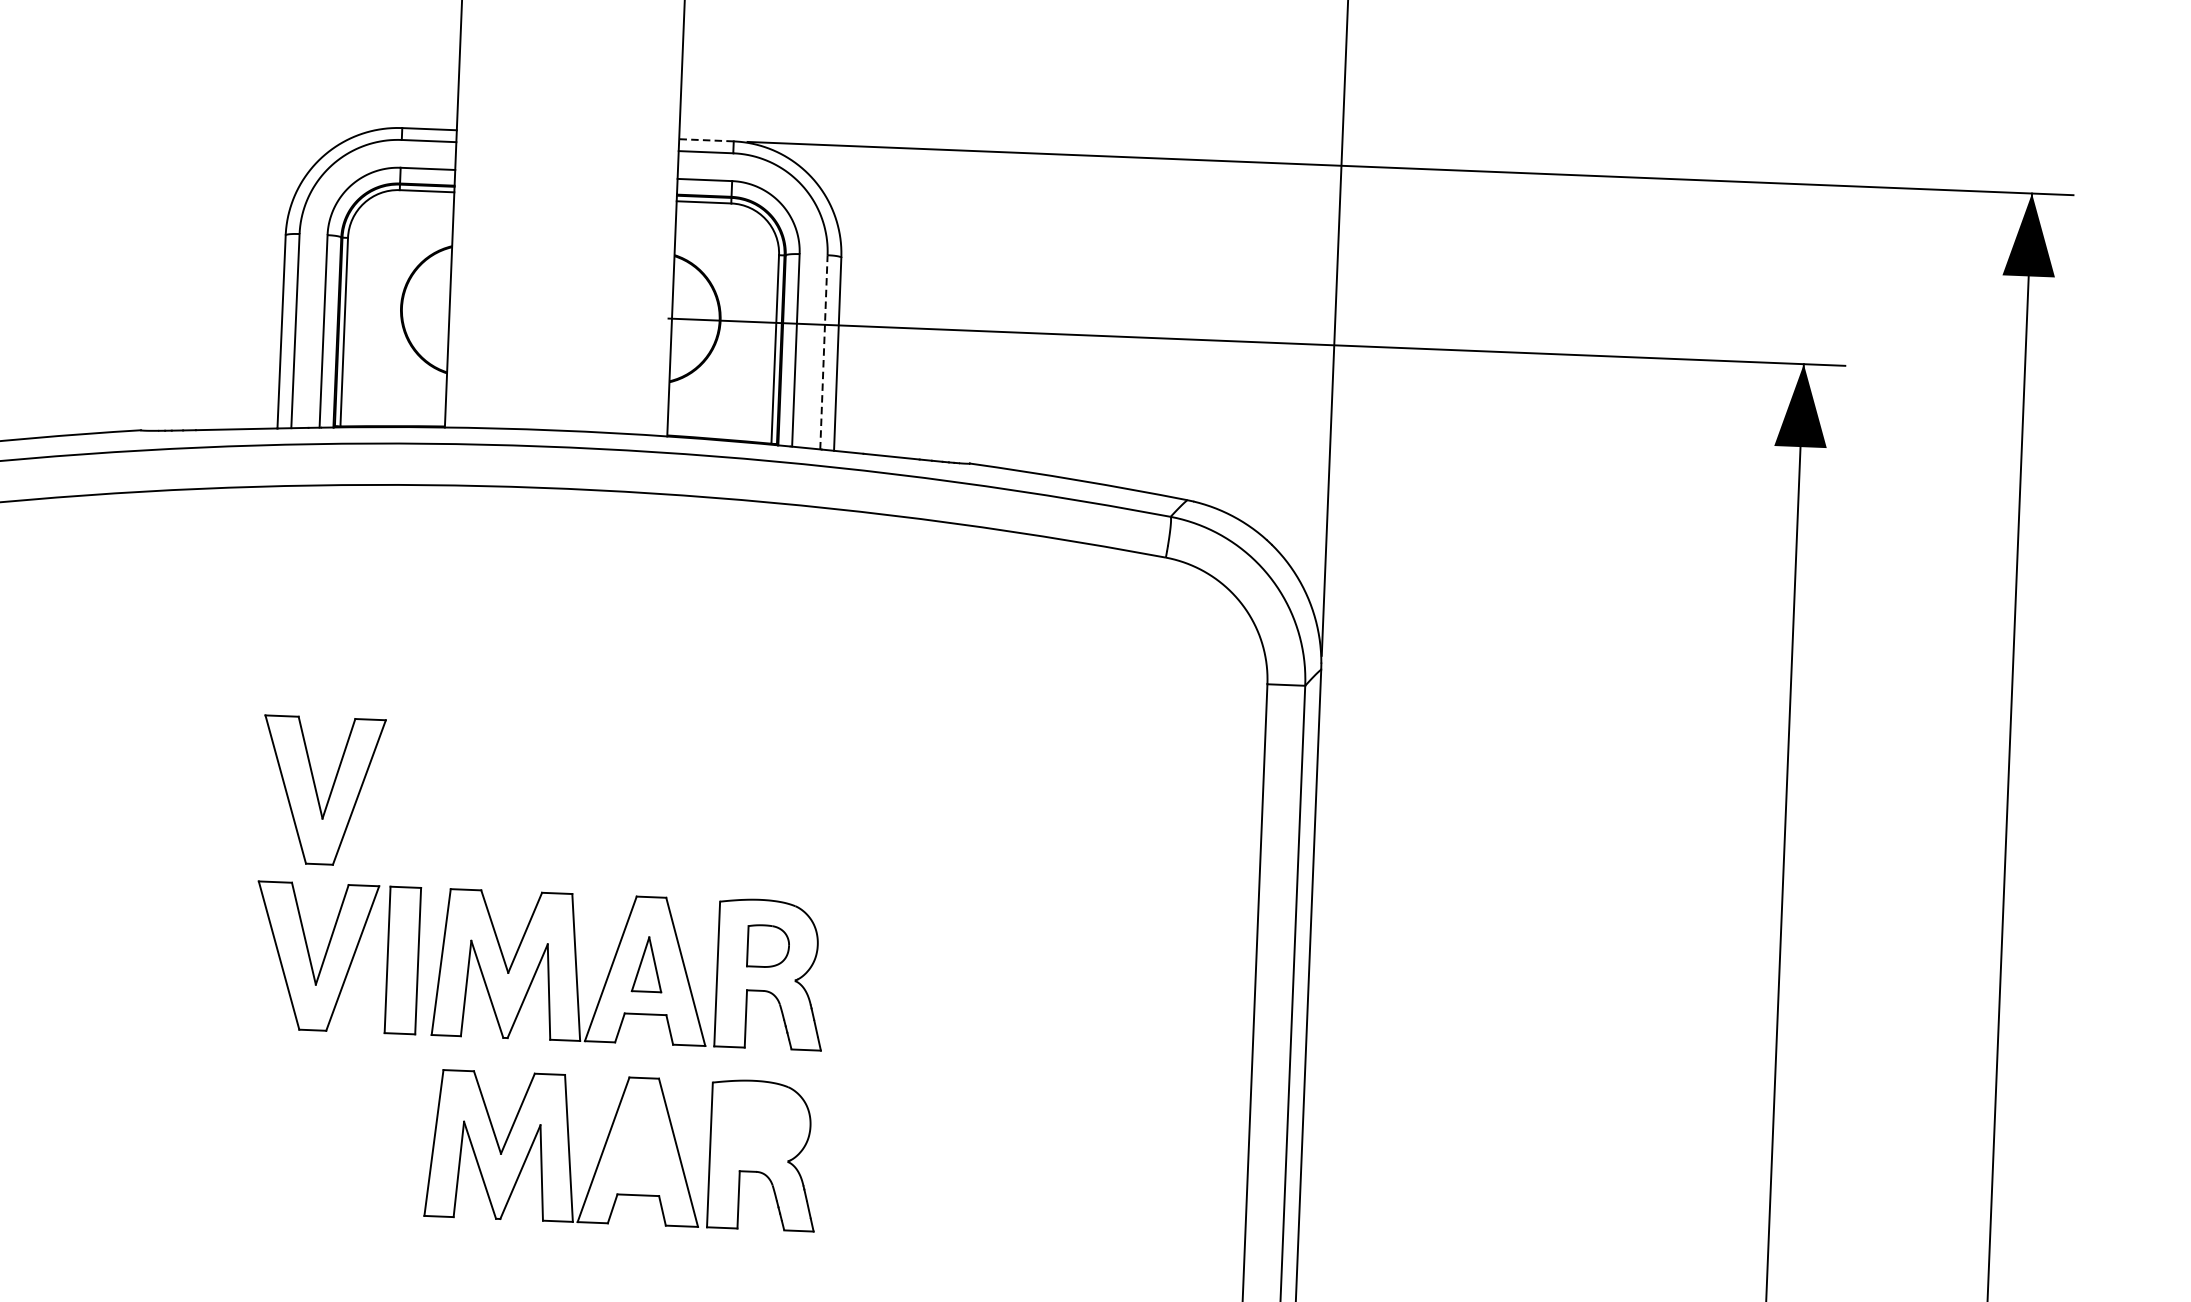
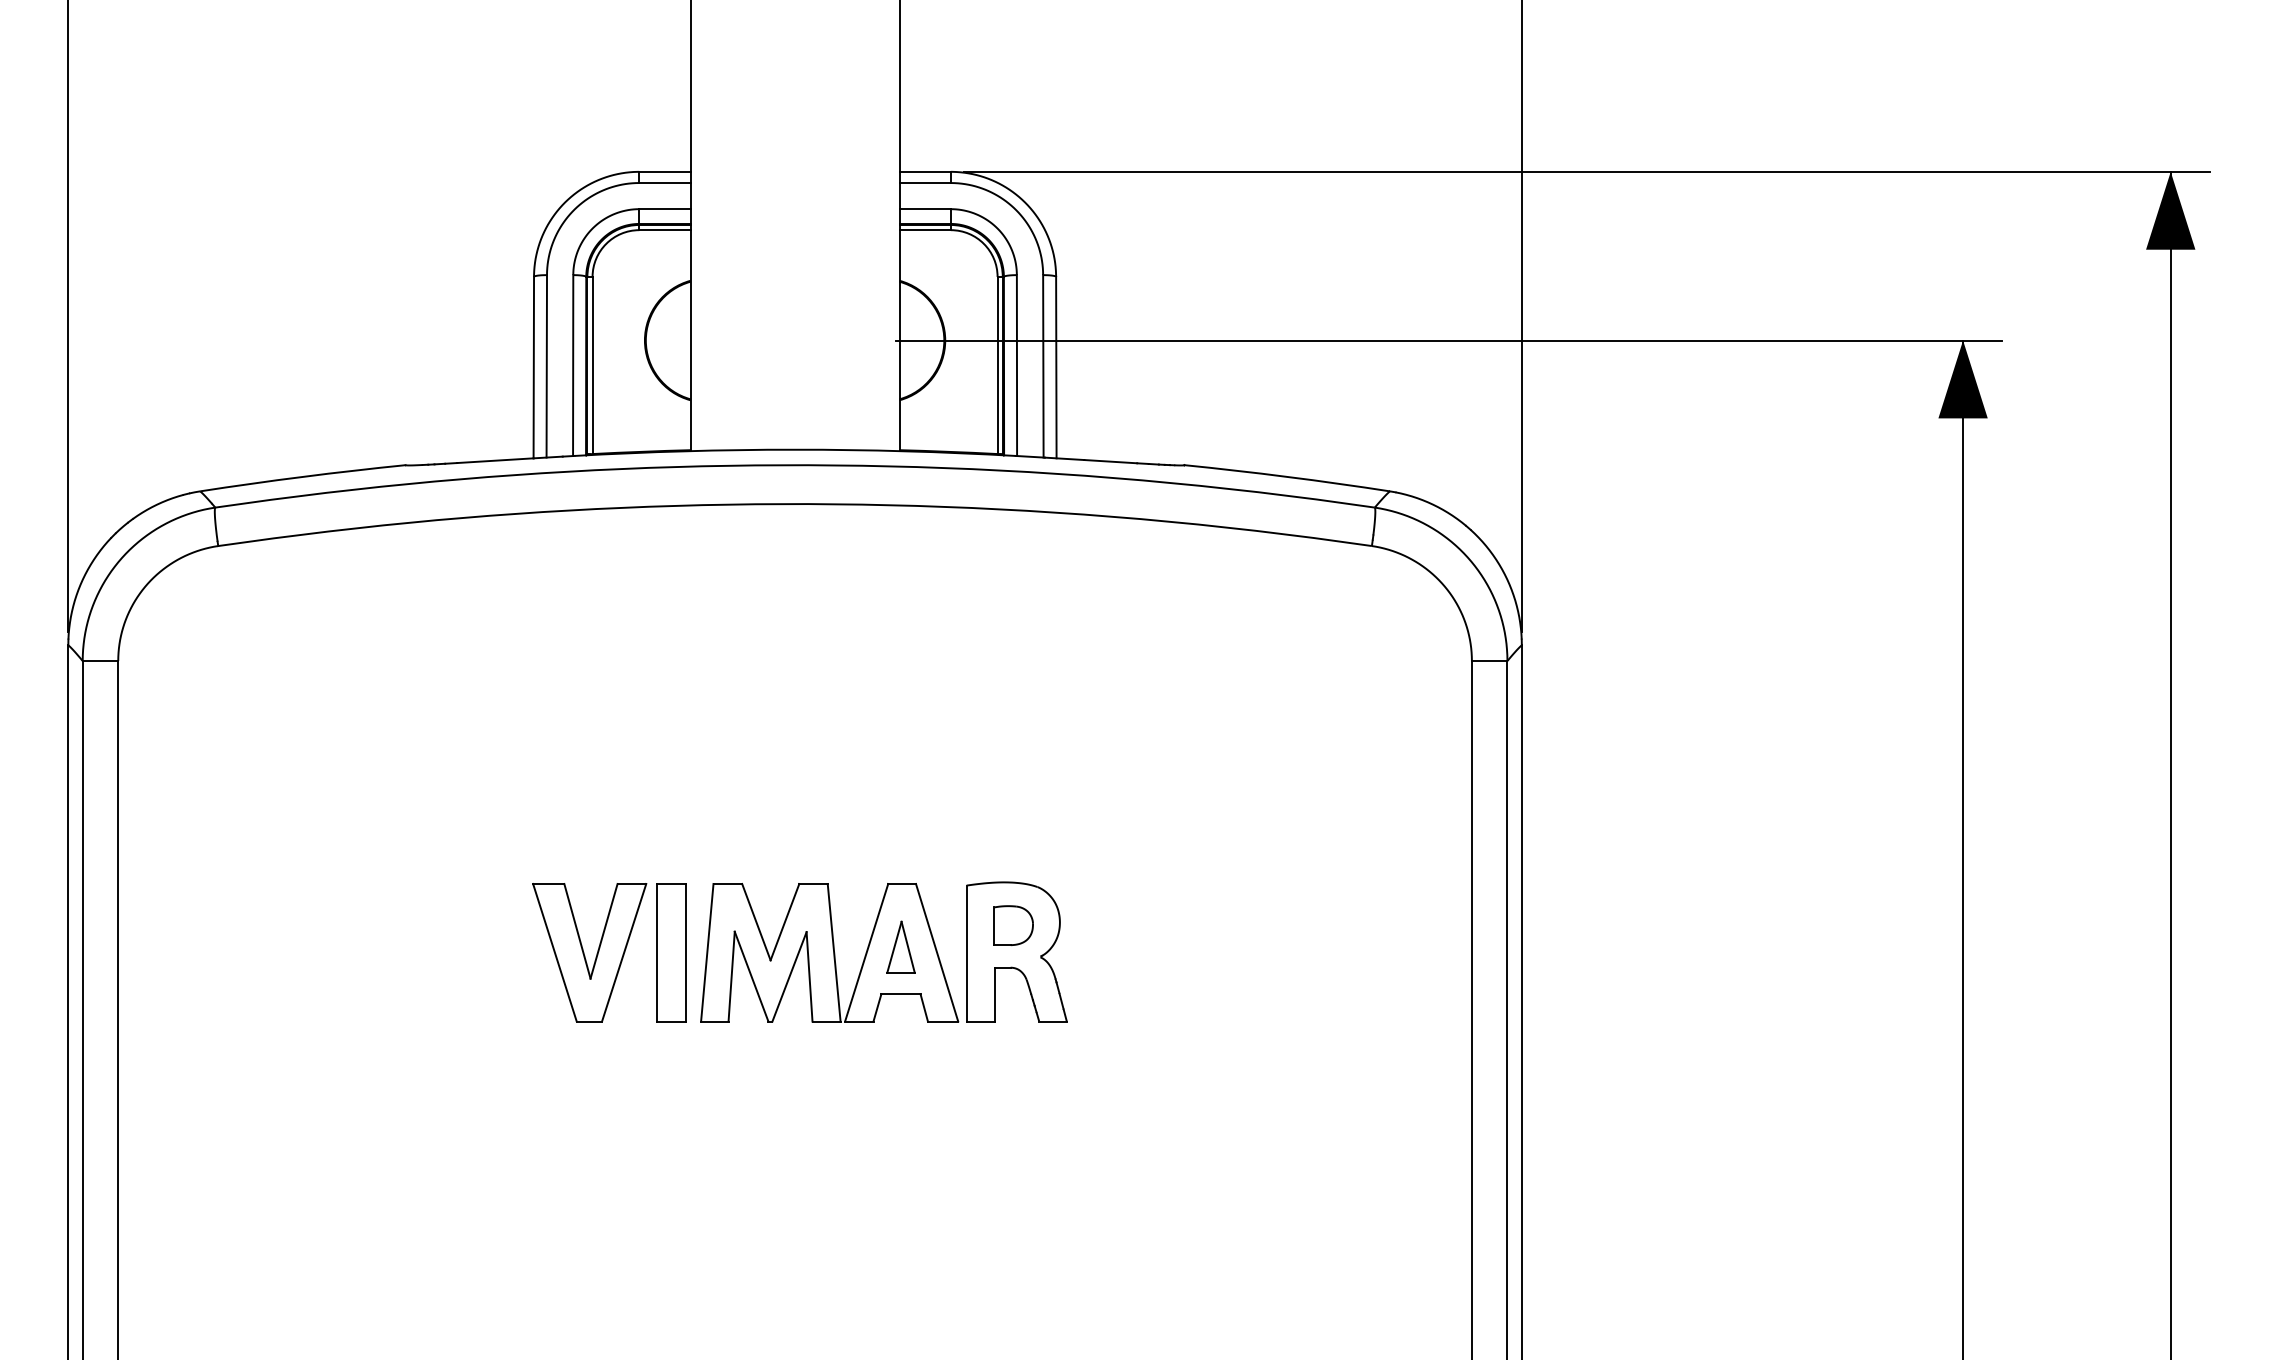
line: (706, 139) -> (925, 171), dashed -> solid
line: (824, 351) -> (1043, 365), dashed -> solid
part: (322, 790) -> (589, 796), removed
part: (621, 1149) -> (883, 1121), removed

